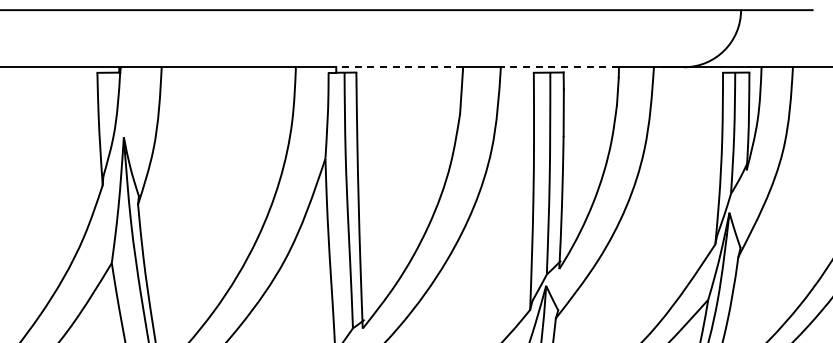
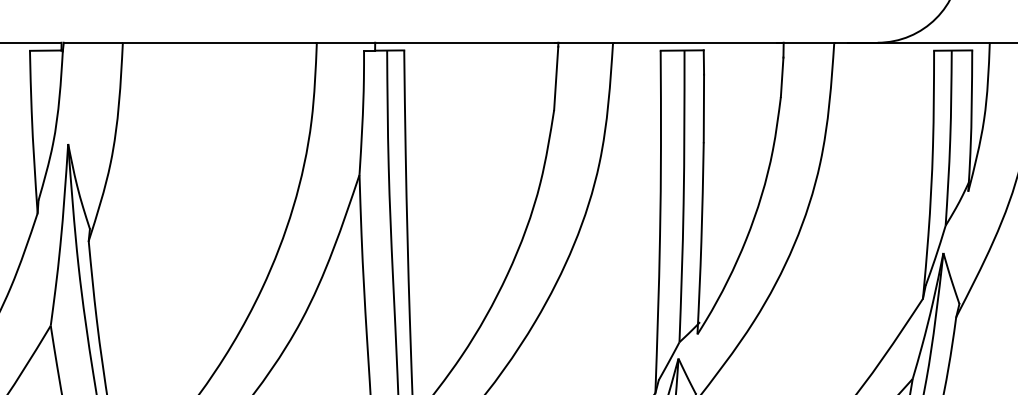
line: (399, 67) -> (466, 43), dashed -> solid
line: (560, 67) -> (699, 43), dashed -> solid

